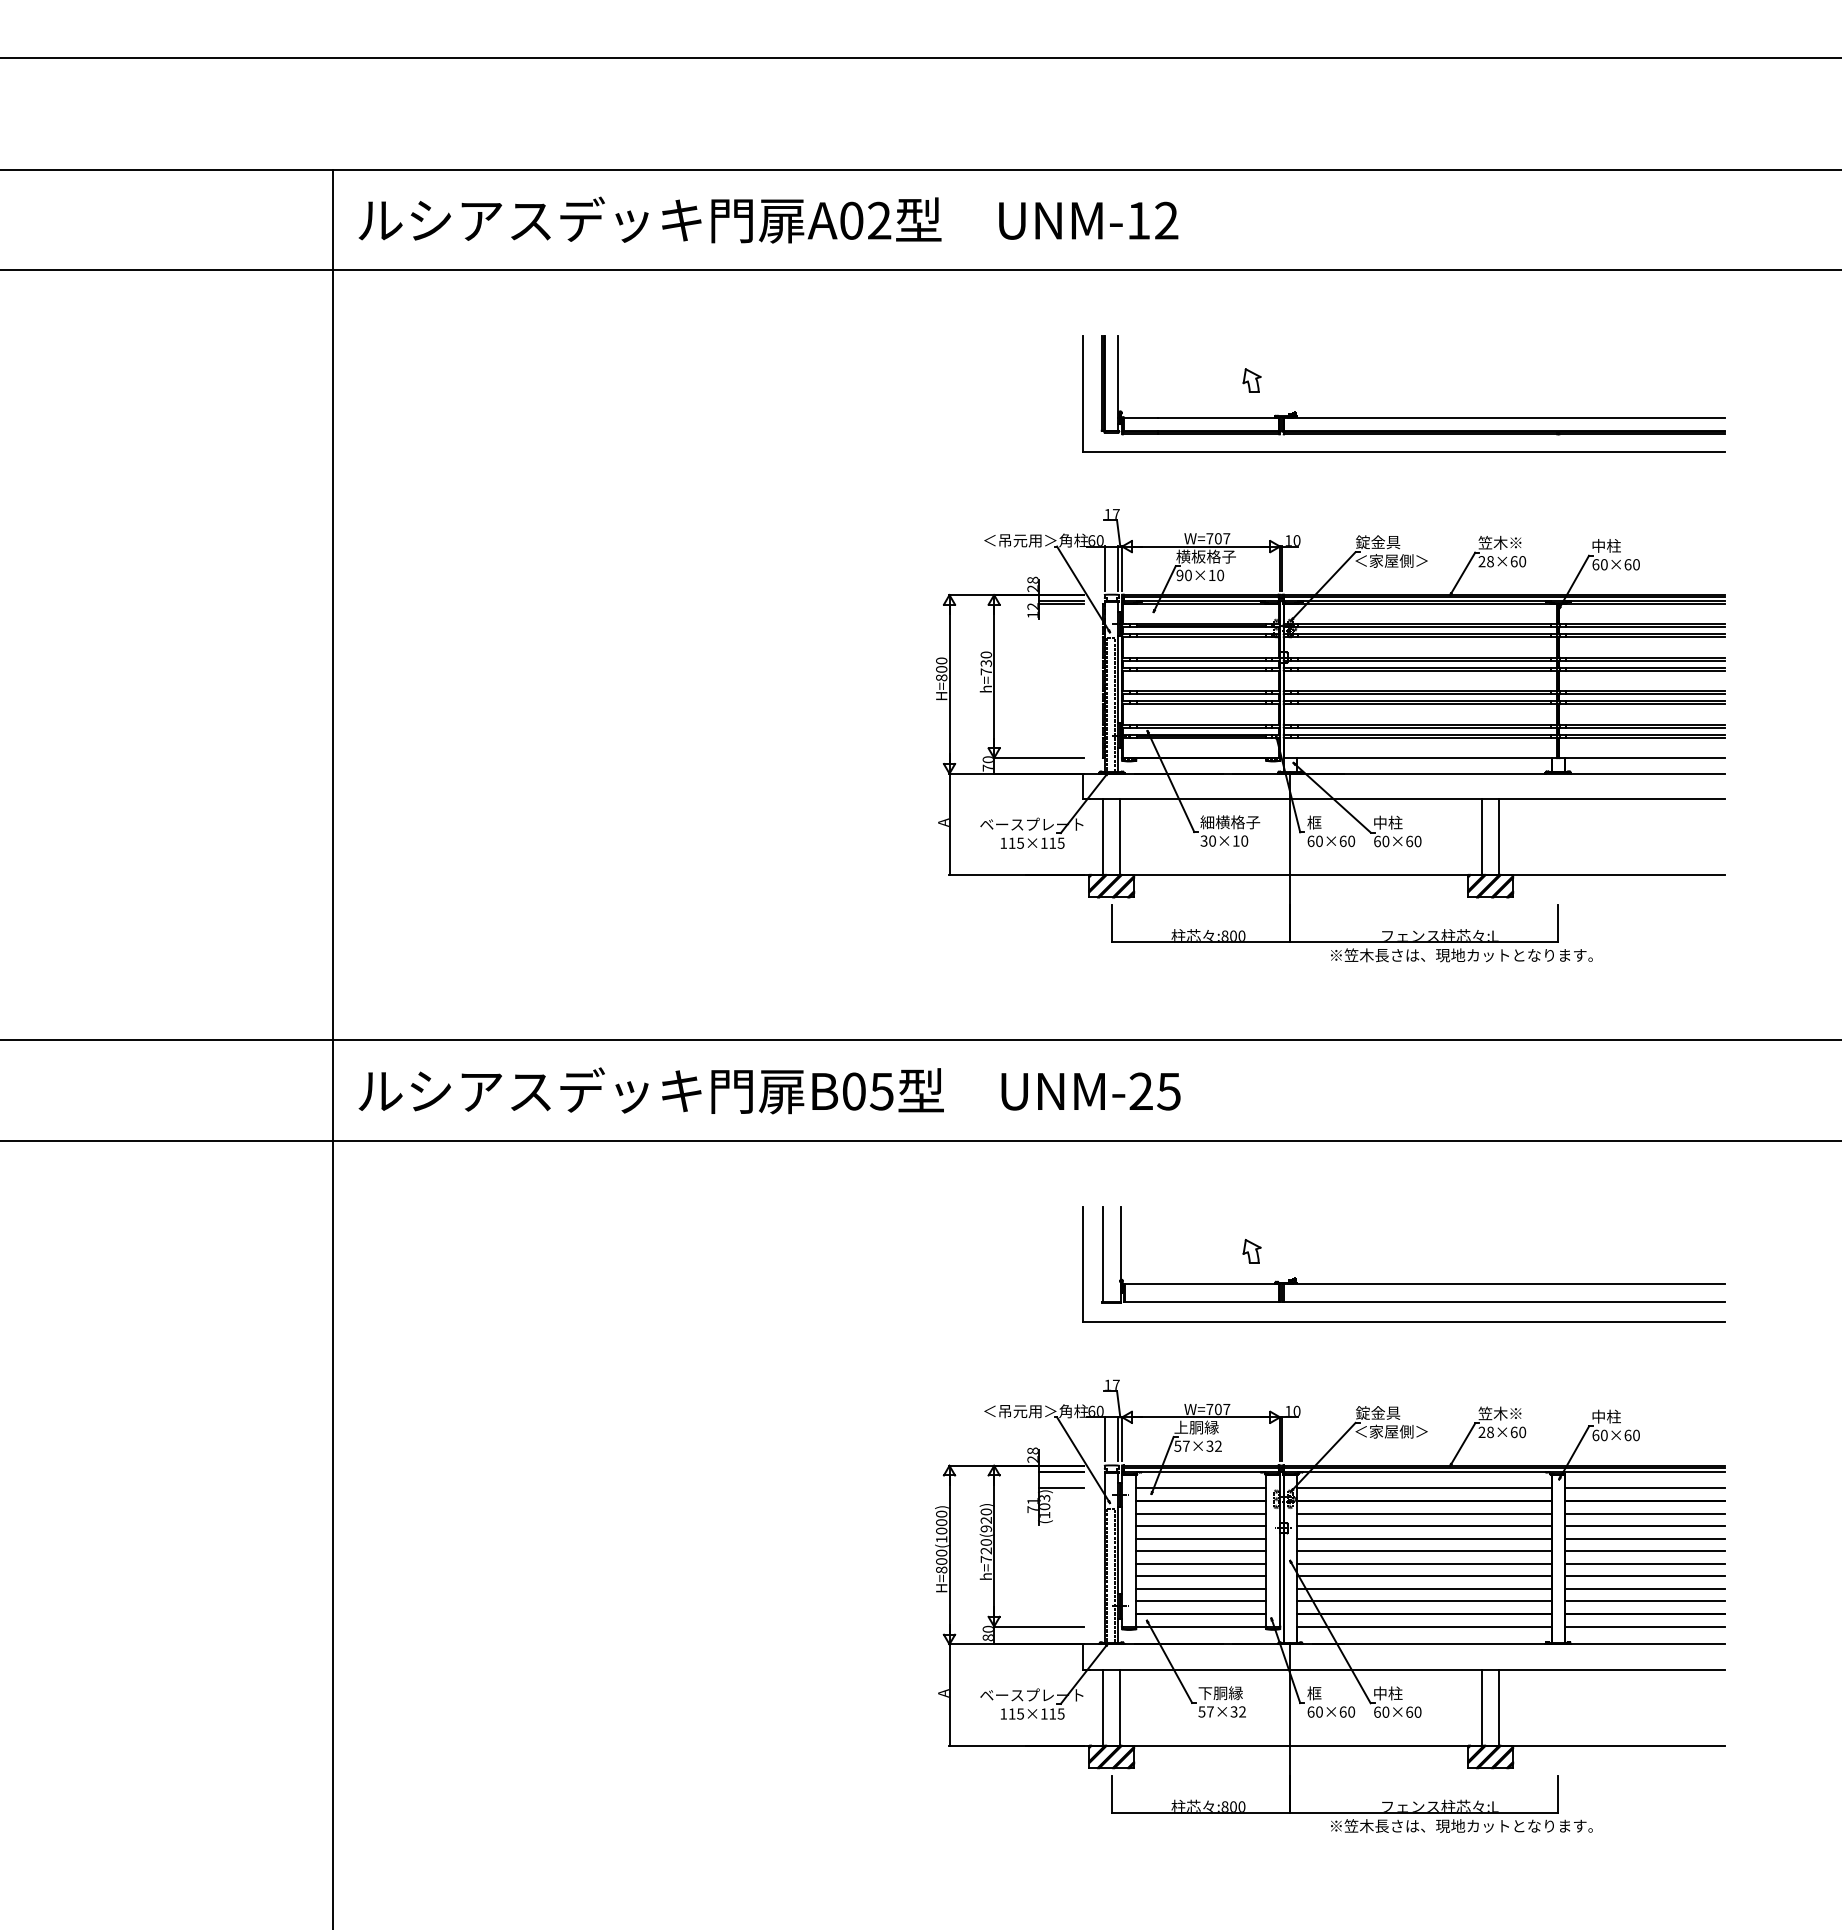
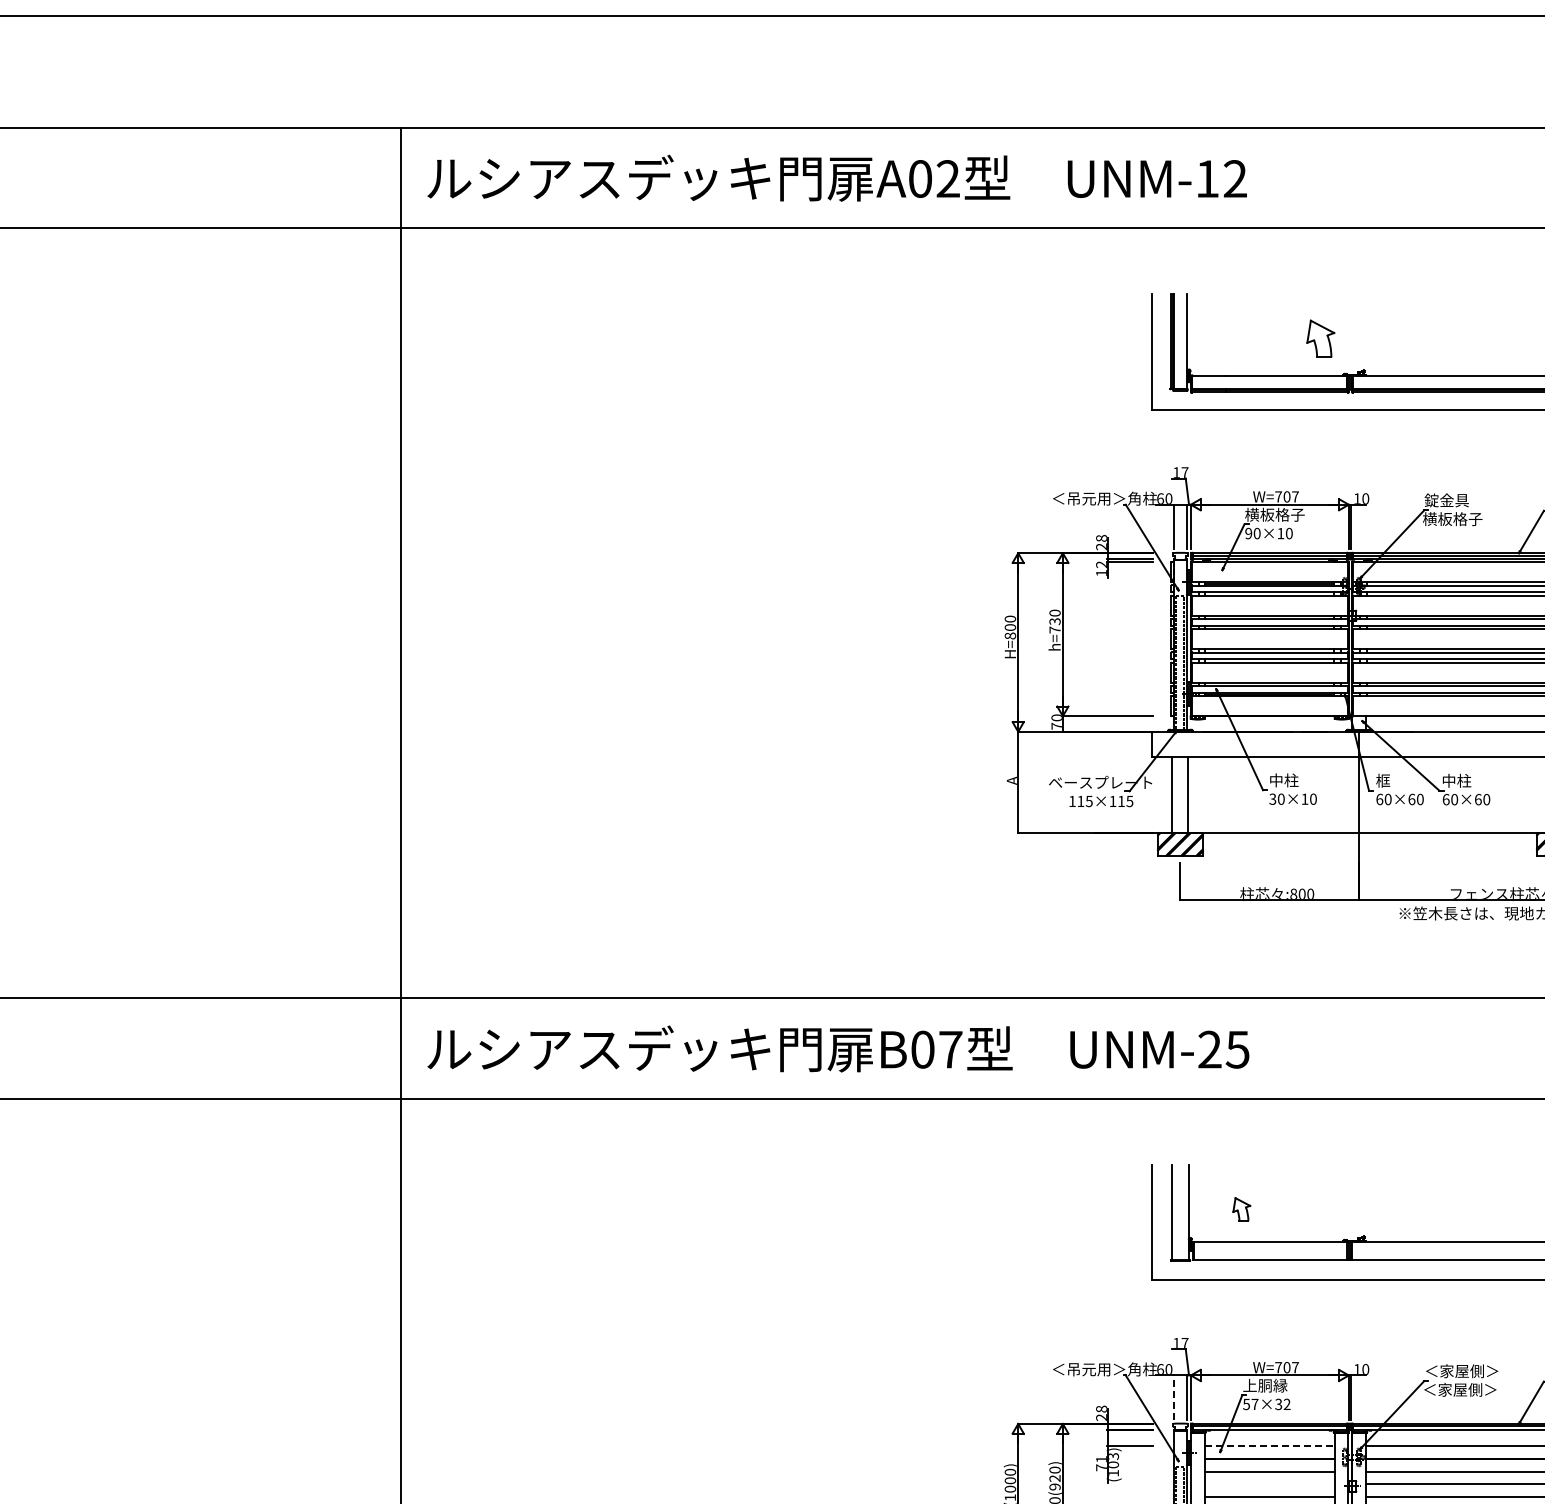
part: (1251, 380) -> (1320, 338), size x1.6
text: (1390, 560) -> (1459, 518), ＜家屋側＞ -> 横板格子
text: (1230, 822) -> (1299, 780), 細横格子 -> 中柱
text: (881, 1091) -> (950, 1049), B05 -> B07
part: (1251, 1251) -> (1241, 1209), moved
text: (1392, 1413) -> (1461, 1371), 錠金具 -> ＜家屋側＞
line: (1105, 1438) -> (1174, 1396), solid -> dashed
line: (1201, 1487) -> (1270, 1445), solid -> dashed
line: (1200, 1526) -> (1269, 1484), removed

